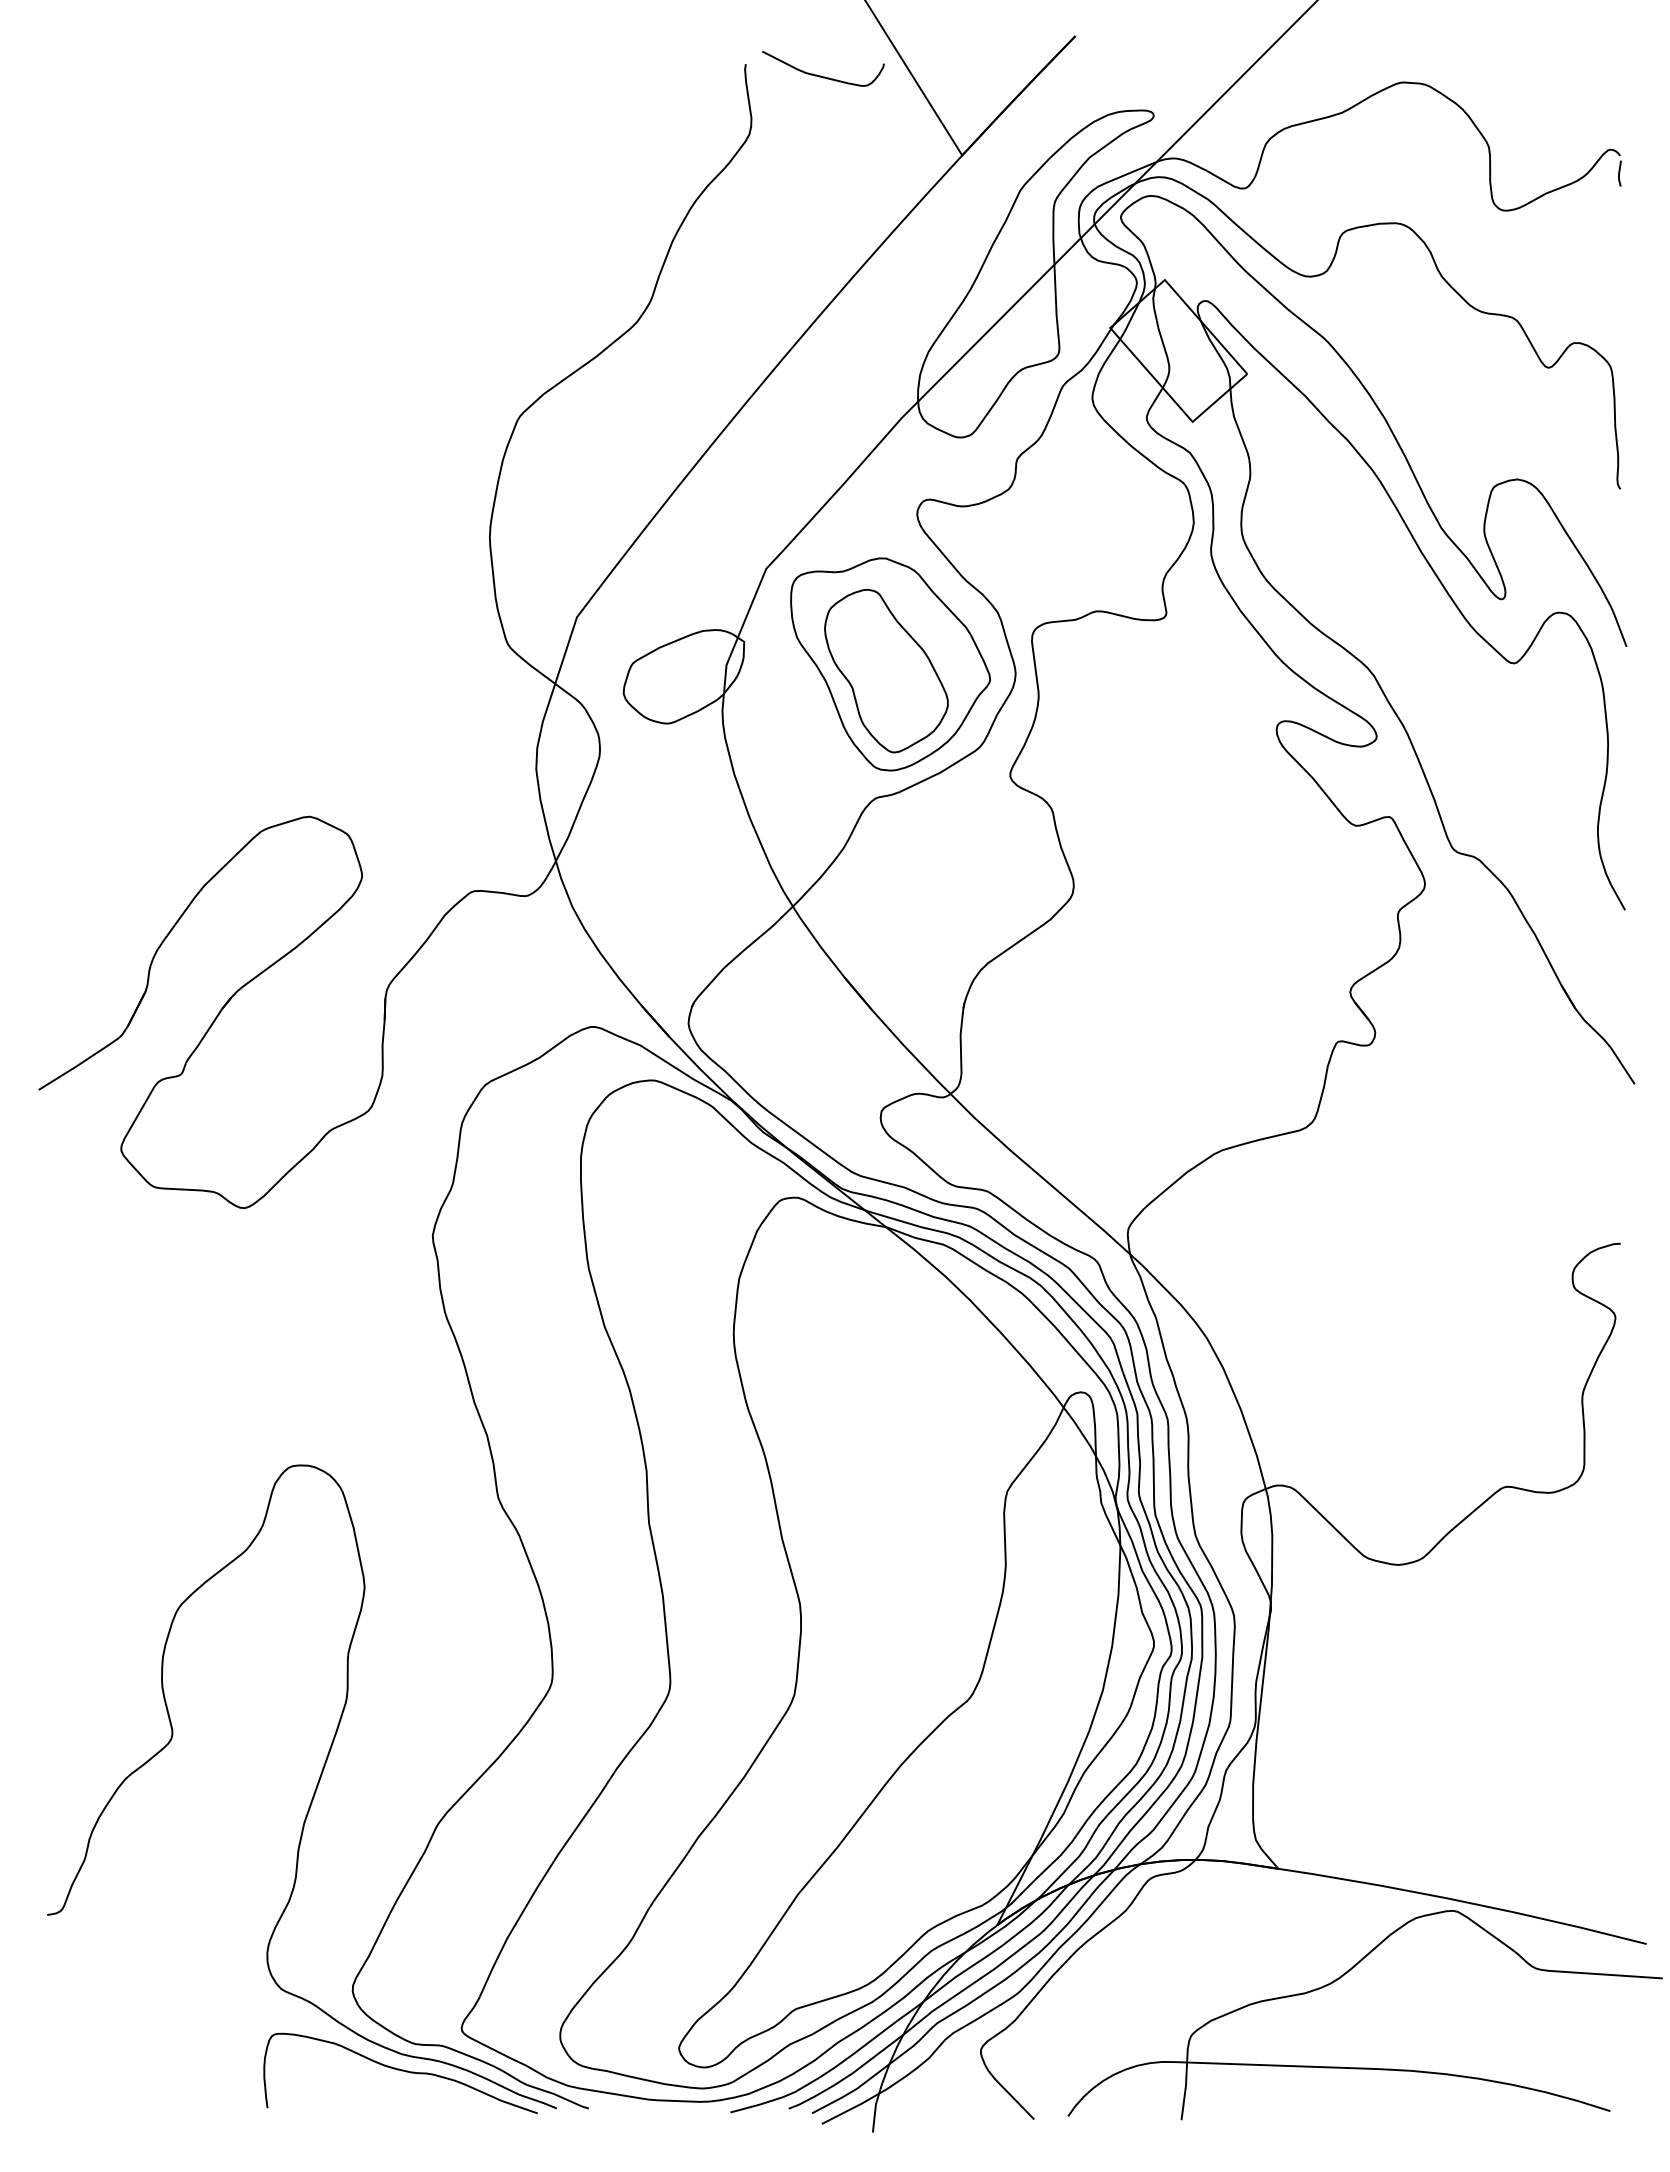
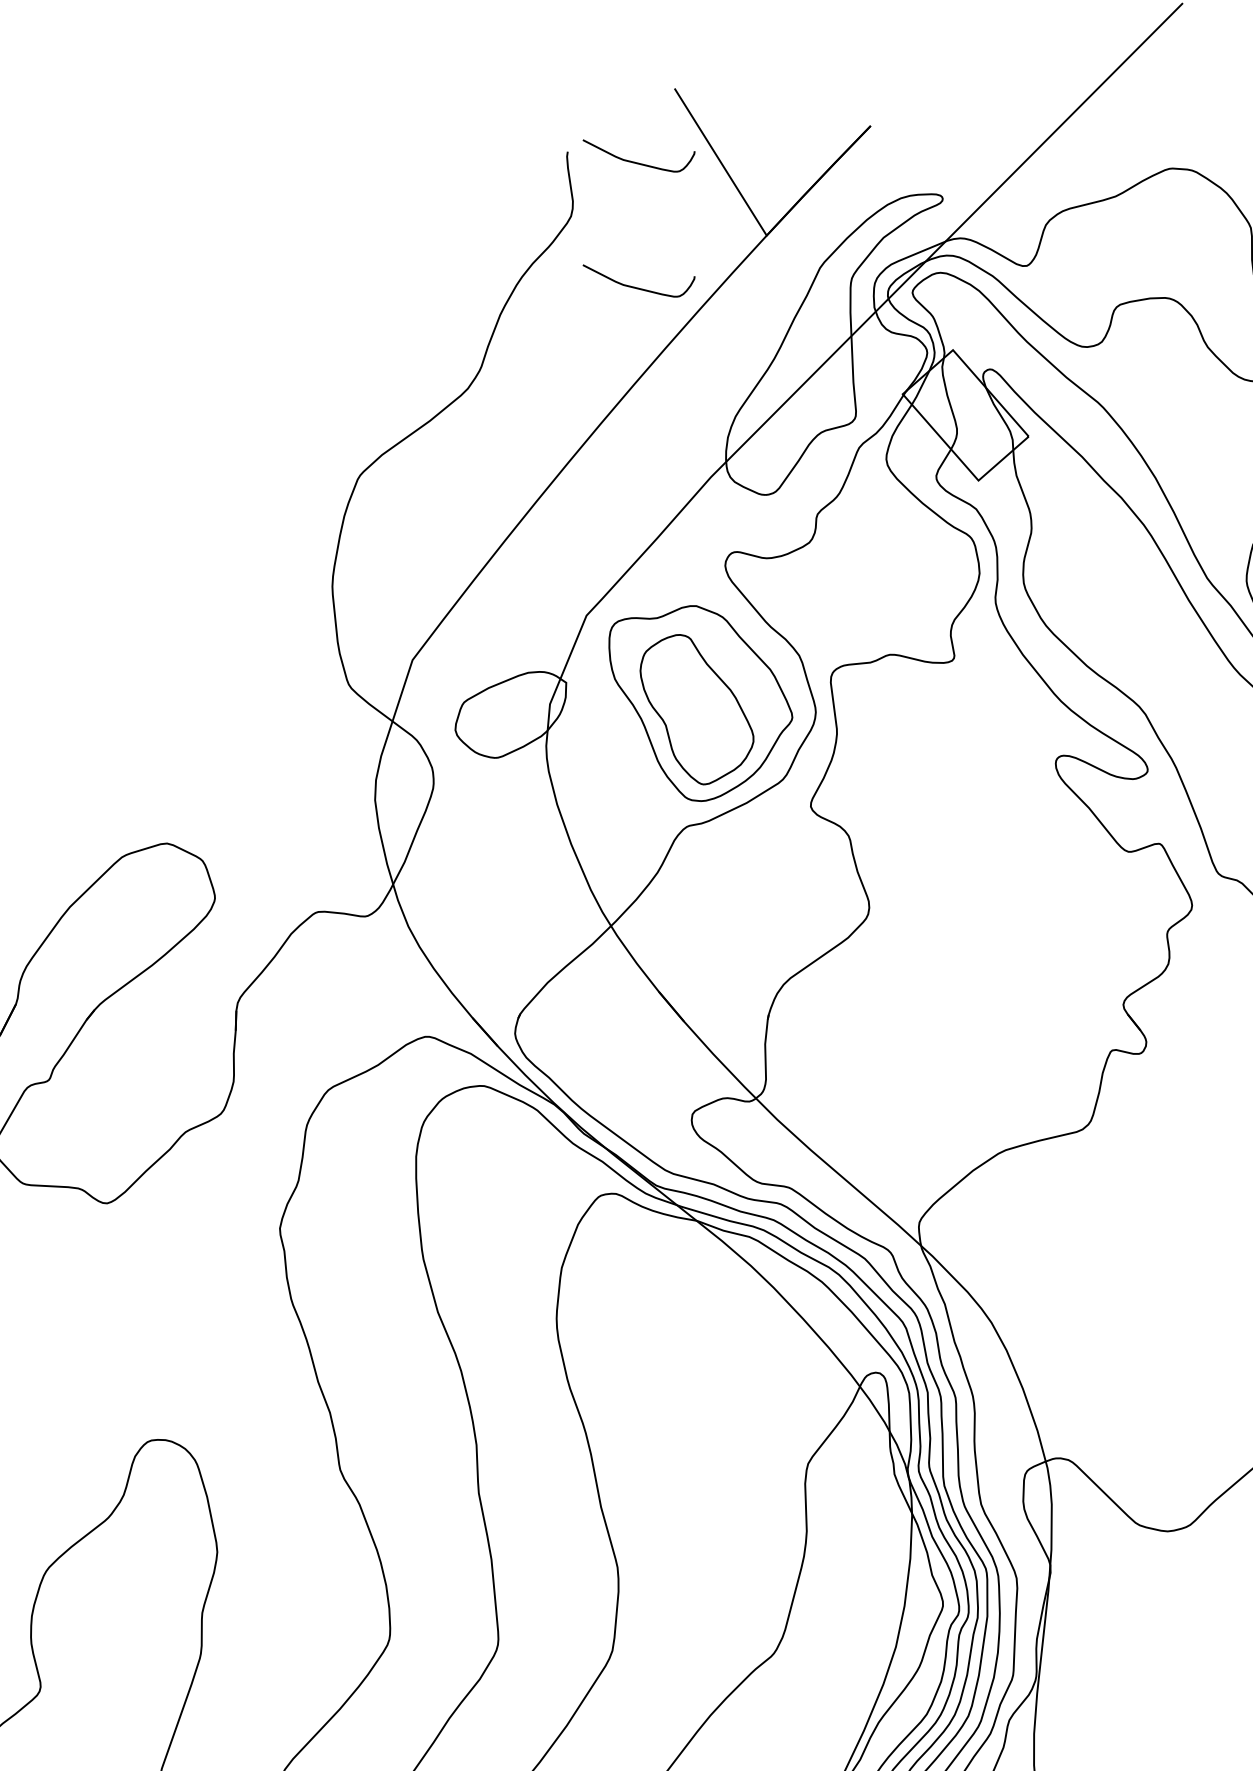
curve: (821, 211) -> (637, 287), added

